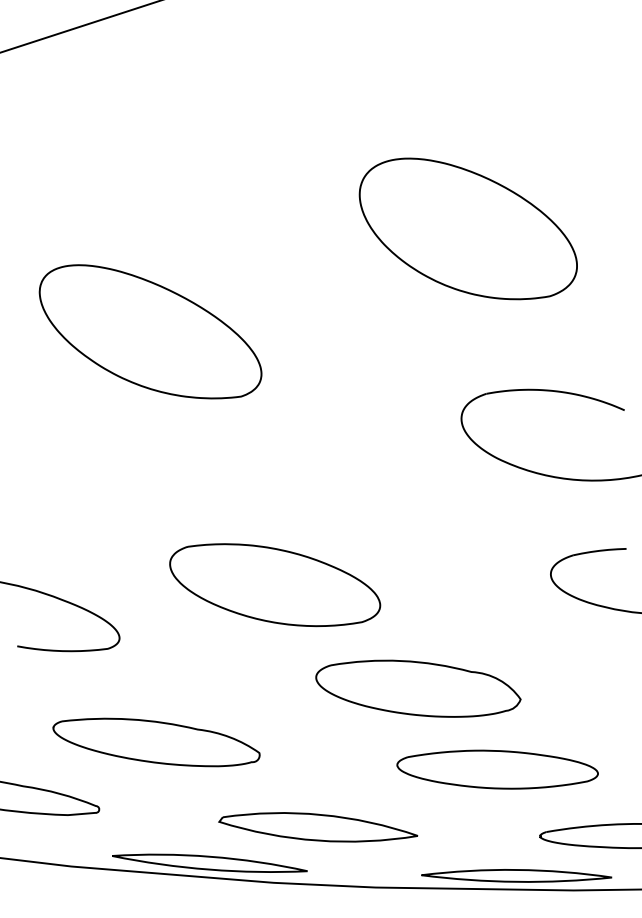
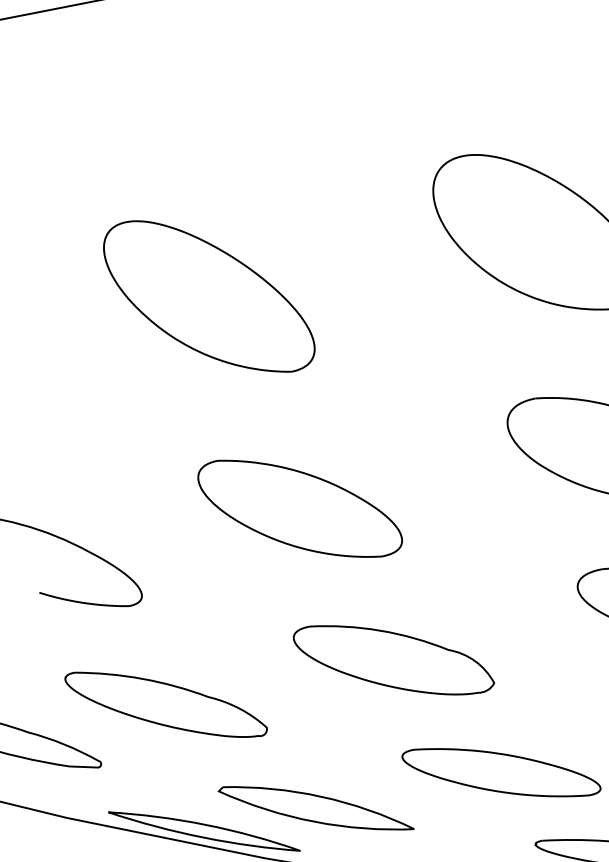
part: (275, 585) -> (300, 509), moved
part: (418, 688) -> (394, 660), moved

